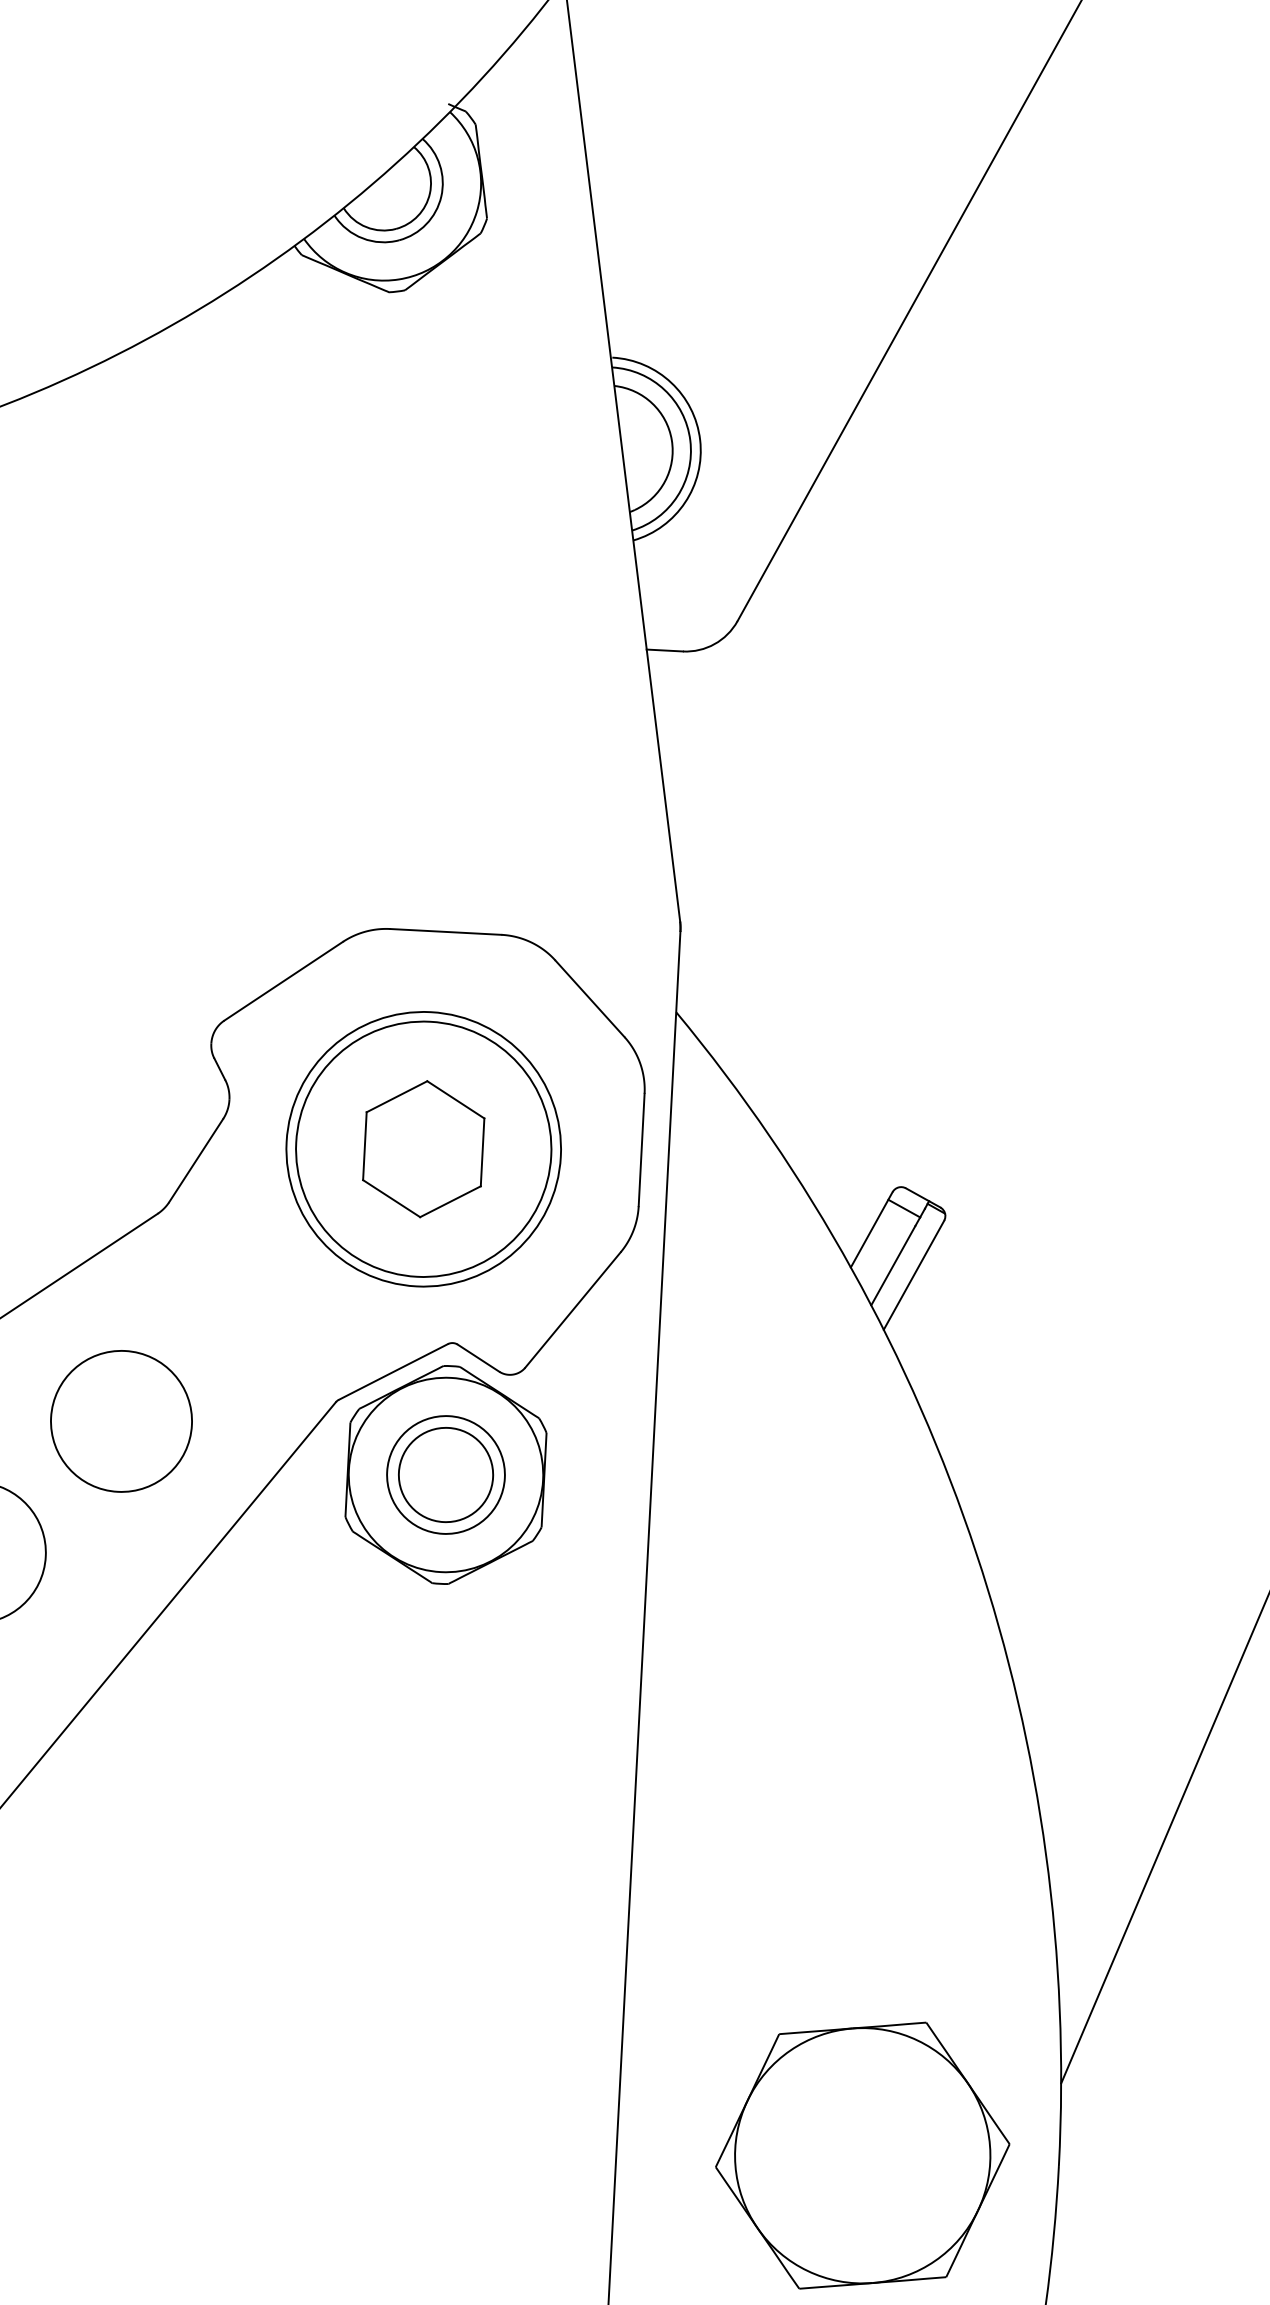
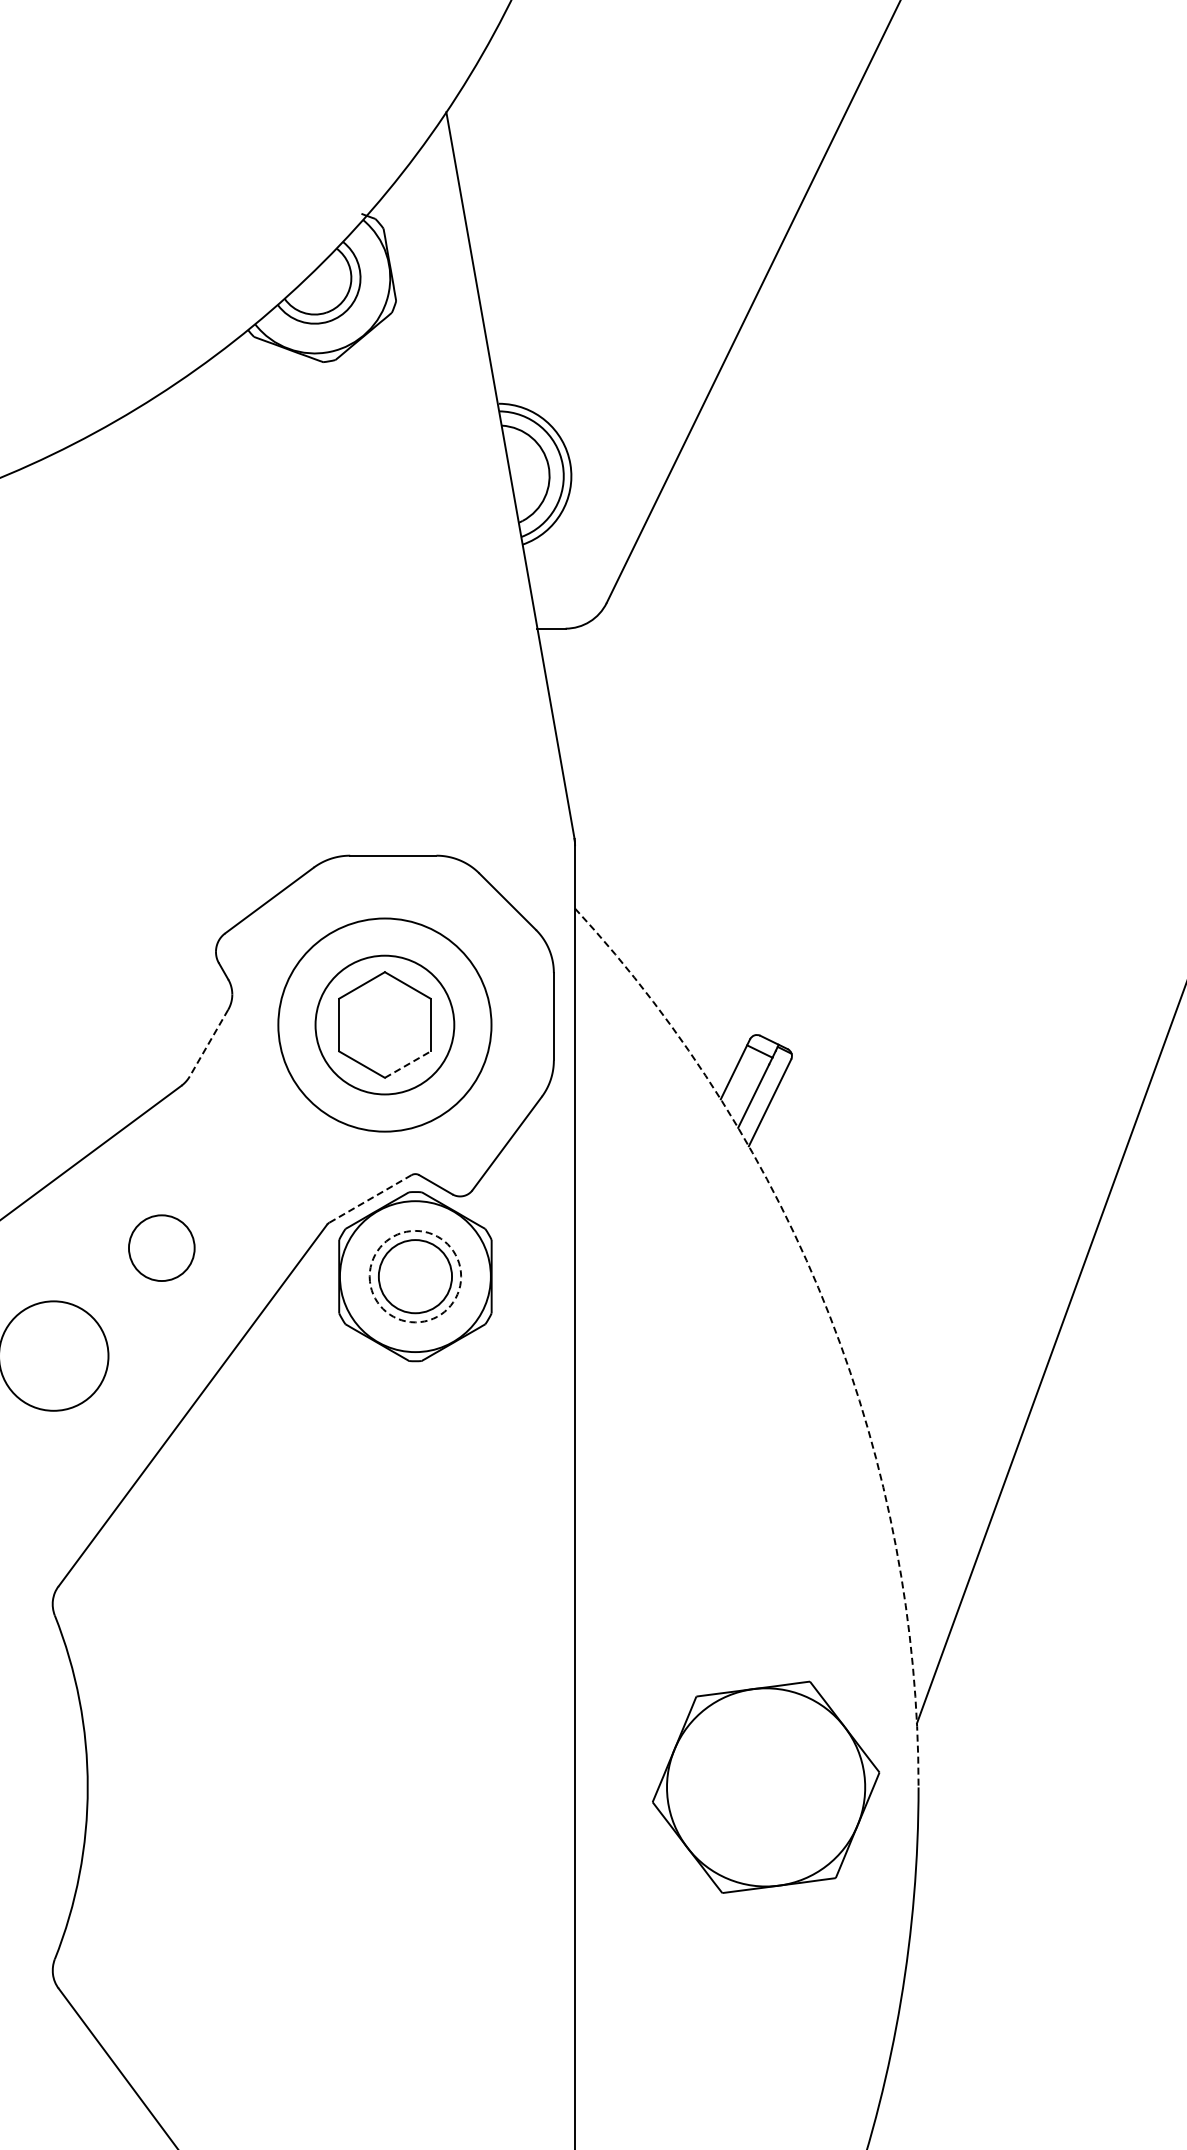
circle: (423, 1148) -> (384, 1024), size x0.7
line: (195, 1161) -> (208, 1043), solid -> dashed
line: (451, 1201) -> (408, 1064), solid -> dashed
line: (393, 1371) -> (370, 1198), solid -> dashed
circle: (121, 1420) -> (161, 1247), size x0.6
circle: (446, 1474) -> (415, 1276), solid -> dashed
arc: (976, 1552) -> (829, 1315), solid -> dashed

